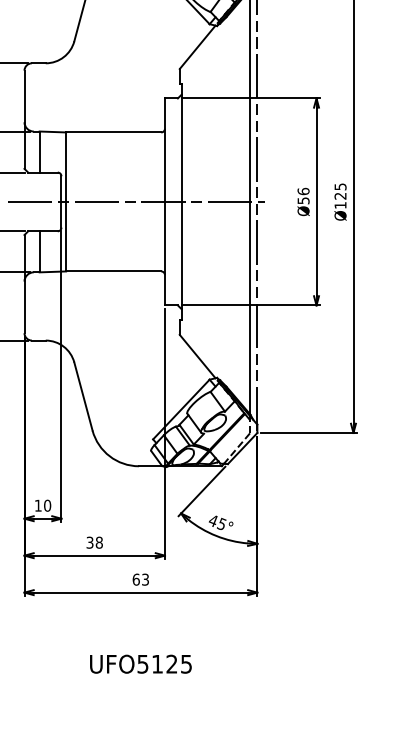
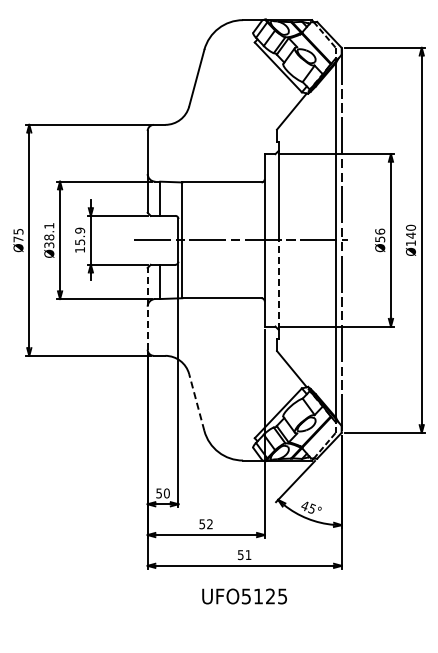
text: (339, 191) -> (410, 231), Ø125 -> Ø140
line: (181, 256) -> (278, 285), solid -> dashed
line: (24, 283) -> (147, 308), solid -> dashed
line: (83, 396) -> (196, 402), solid -> dashed
text: (37, 505) -> (158, 493), 10 -> 50
text: (93, 543) -> (205, 524), 38 -> 52
text: (140, 580) -> (244, 555), 63 -> 51
text: (140, 664) -> (244, 596), moved

